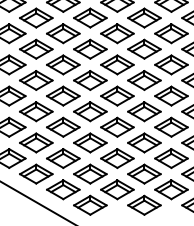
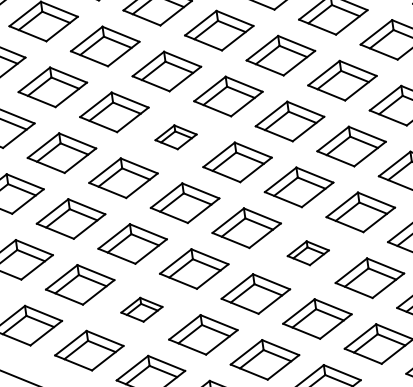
part: (90, 80) -> (176, 137), size x0.6
part: (144, 142) -> (308, 252), size x0.6
part: (63, 158) -> (142, 309), size x0.6

